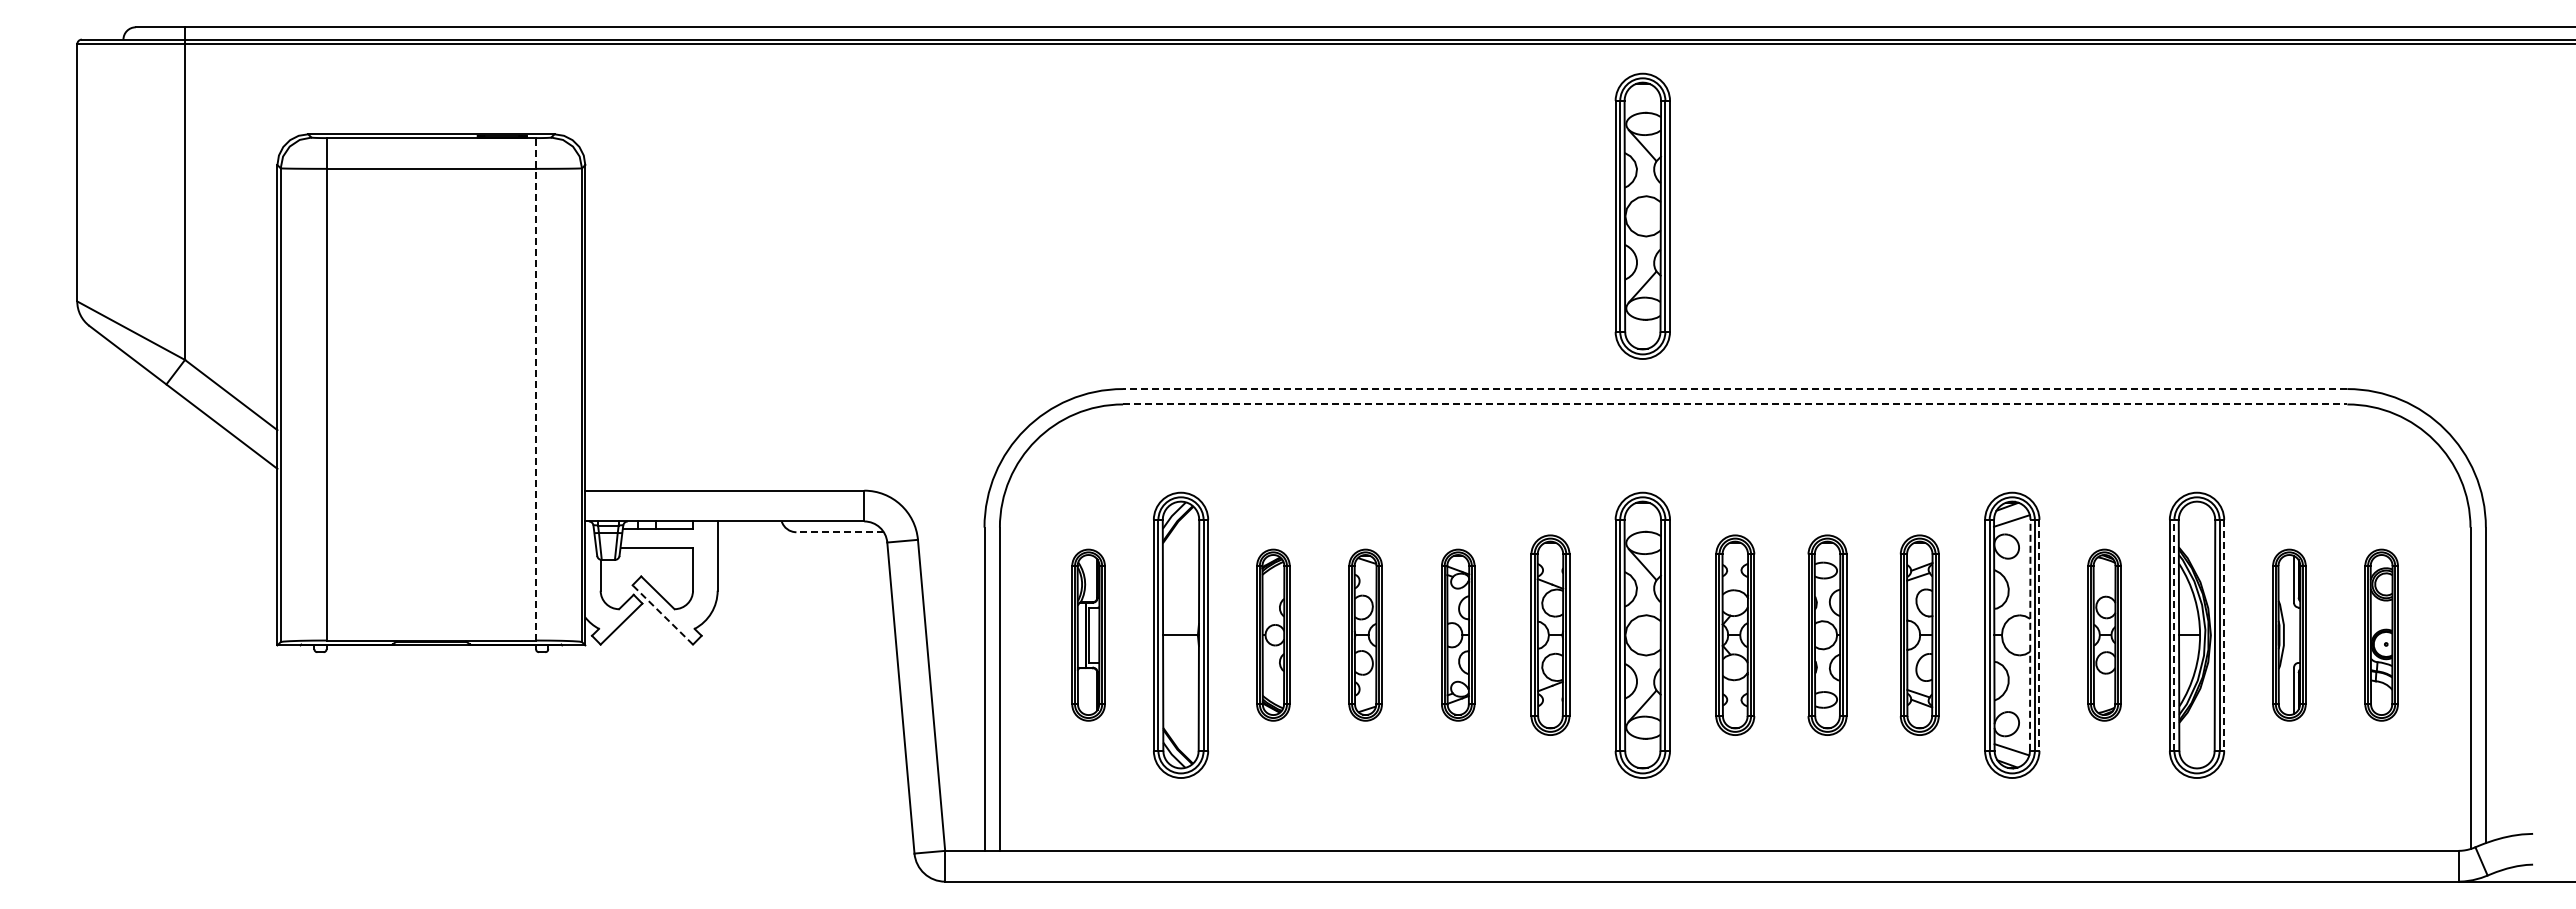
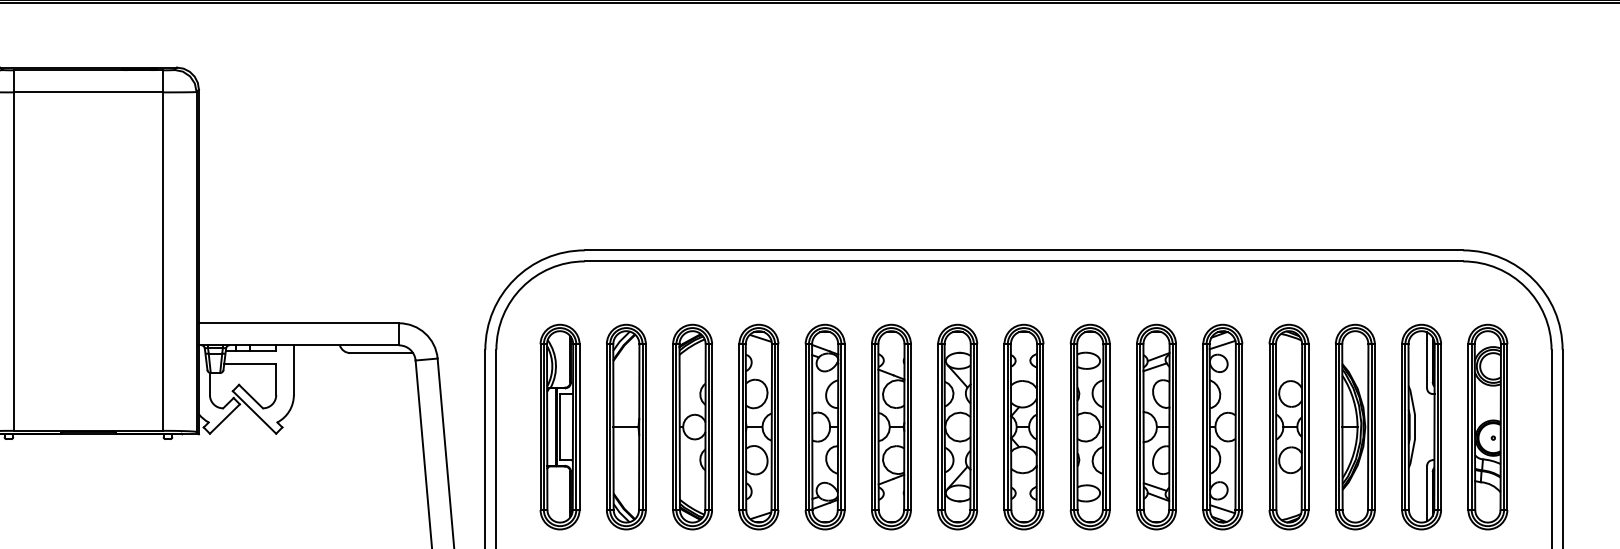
part: (1642, 215) -> (957, 125), removed
line: (535, 388) -> (163, 249), dashed -> solid
line: (1734, 389) -> (1023, 250), dashed -> solid
line: (1735, 404) -> (1024, 261), dashed -> solid
line: (840, 532) -> (382, 353), dashed -> solid
line: (662, 614) -> (254, 412), dashed -> solid
part: (1088, 634) -> (559, 426), size x1.67
part: (1273, 634) -> (692, 426), size x1.67
part: (1365, 634) -> (758, 426), size x1.67
part: (1458, 634) -> (825, 426), size x1.67
part: (1550, 634) -> (891, 426), size x1.43
part: (1735, 634) -> (1024, 426), size x1.43
part: (1827, 634) -> (1090, 426), size x1.43
part: (1919, 634) -> (1156, 426), size x1.43
line: (2030, 634) -> (1235, 426), dashed -> solid
part: (2104, 634) -> (1288, 426), size x1.67
line: (2174, 634) -> (1339, 426), dashed -> solid
part: (2289, 634) -> (1421, 426), size x1.67
part: (2381, 634) -> (1487, 426), size x1.67
line: (2039, 635) -> (1242, 427), dashed -> solid
line: (2224, 635) -> (1375, 427), dashed -> solid

